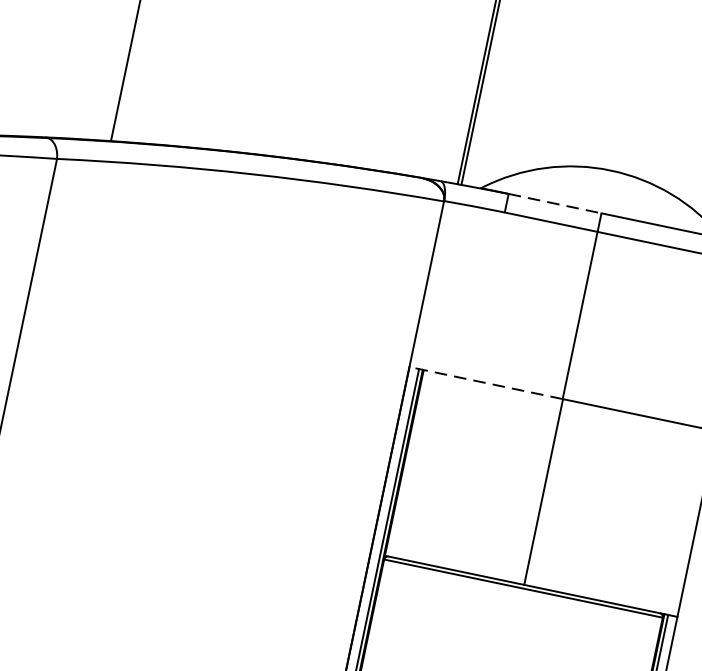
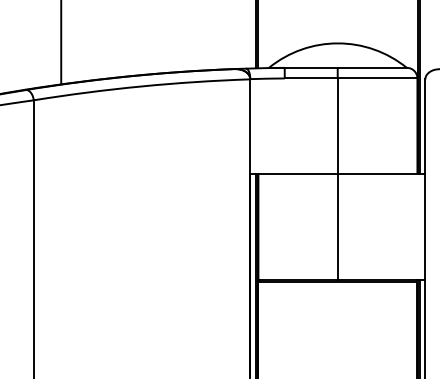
line: (555, 203) -> (311, 67), dashed -> solid
line: (485, 382) -> (293, 173), dashed -> solid

